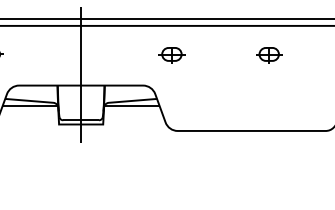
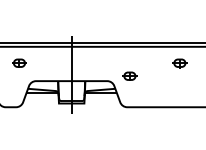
part: (171, 53) -> (129, 75), moved

